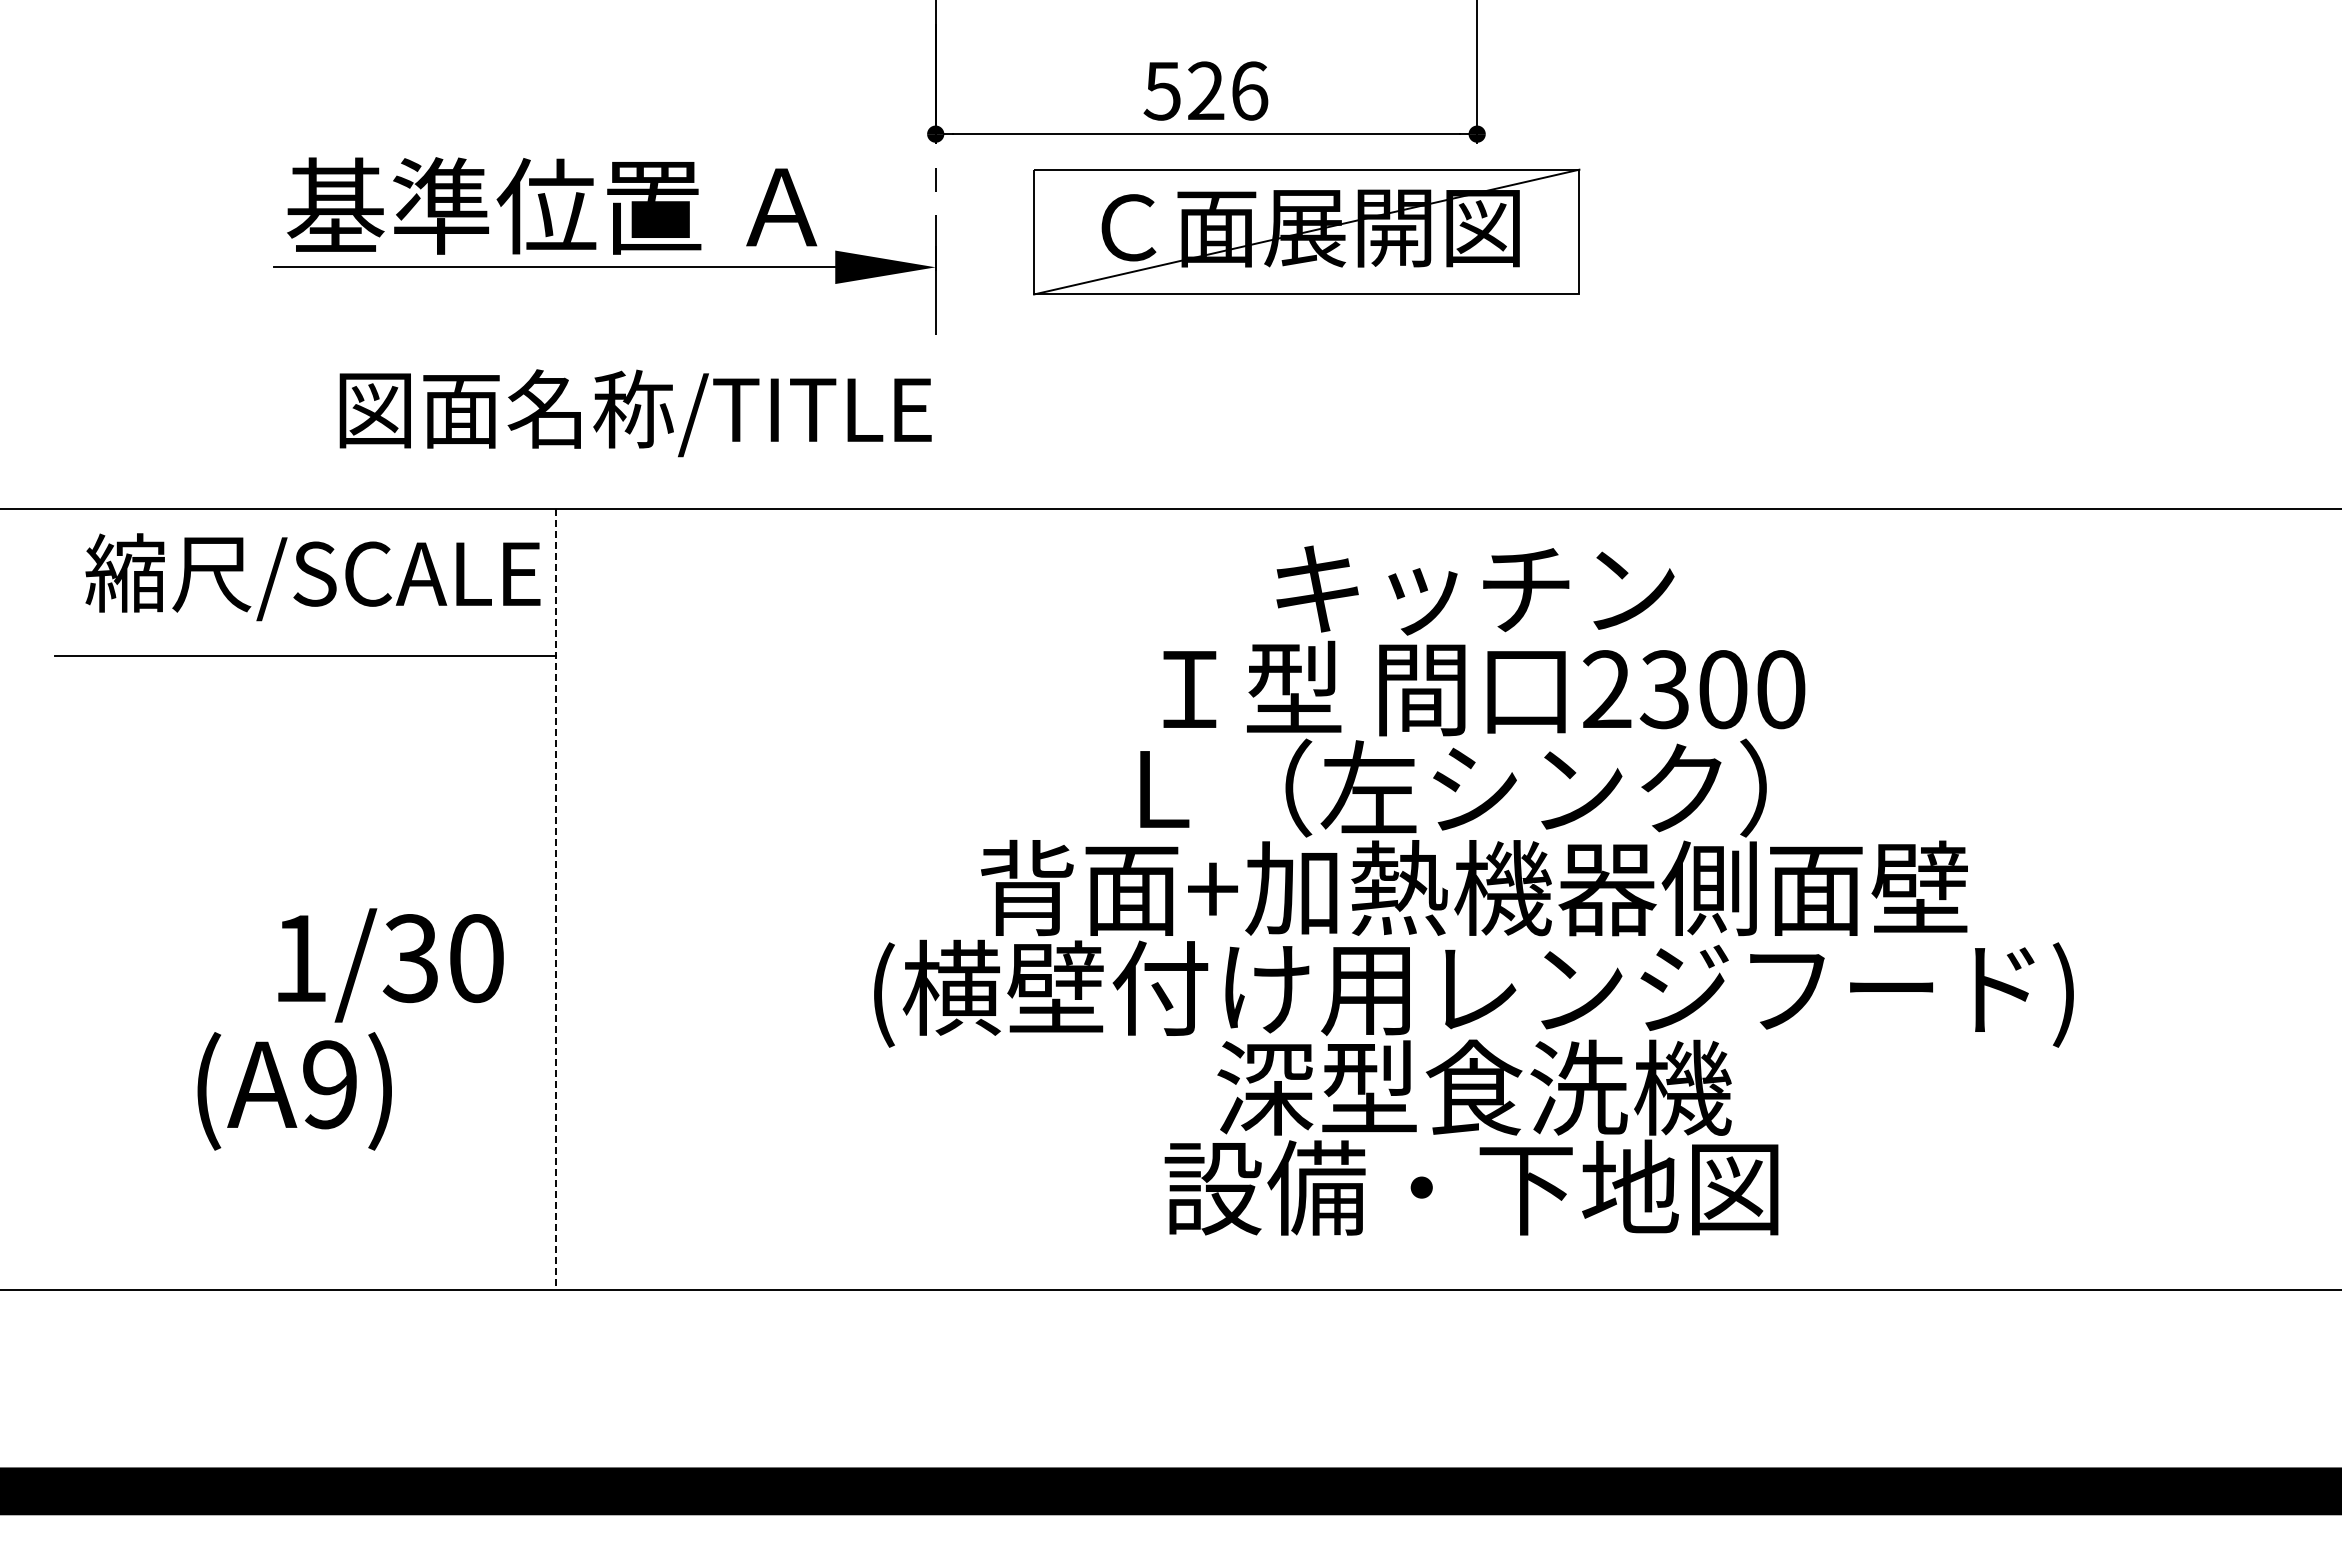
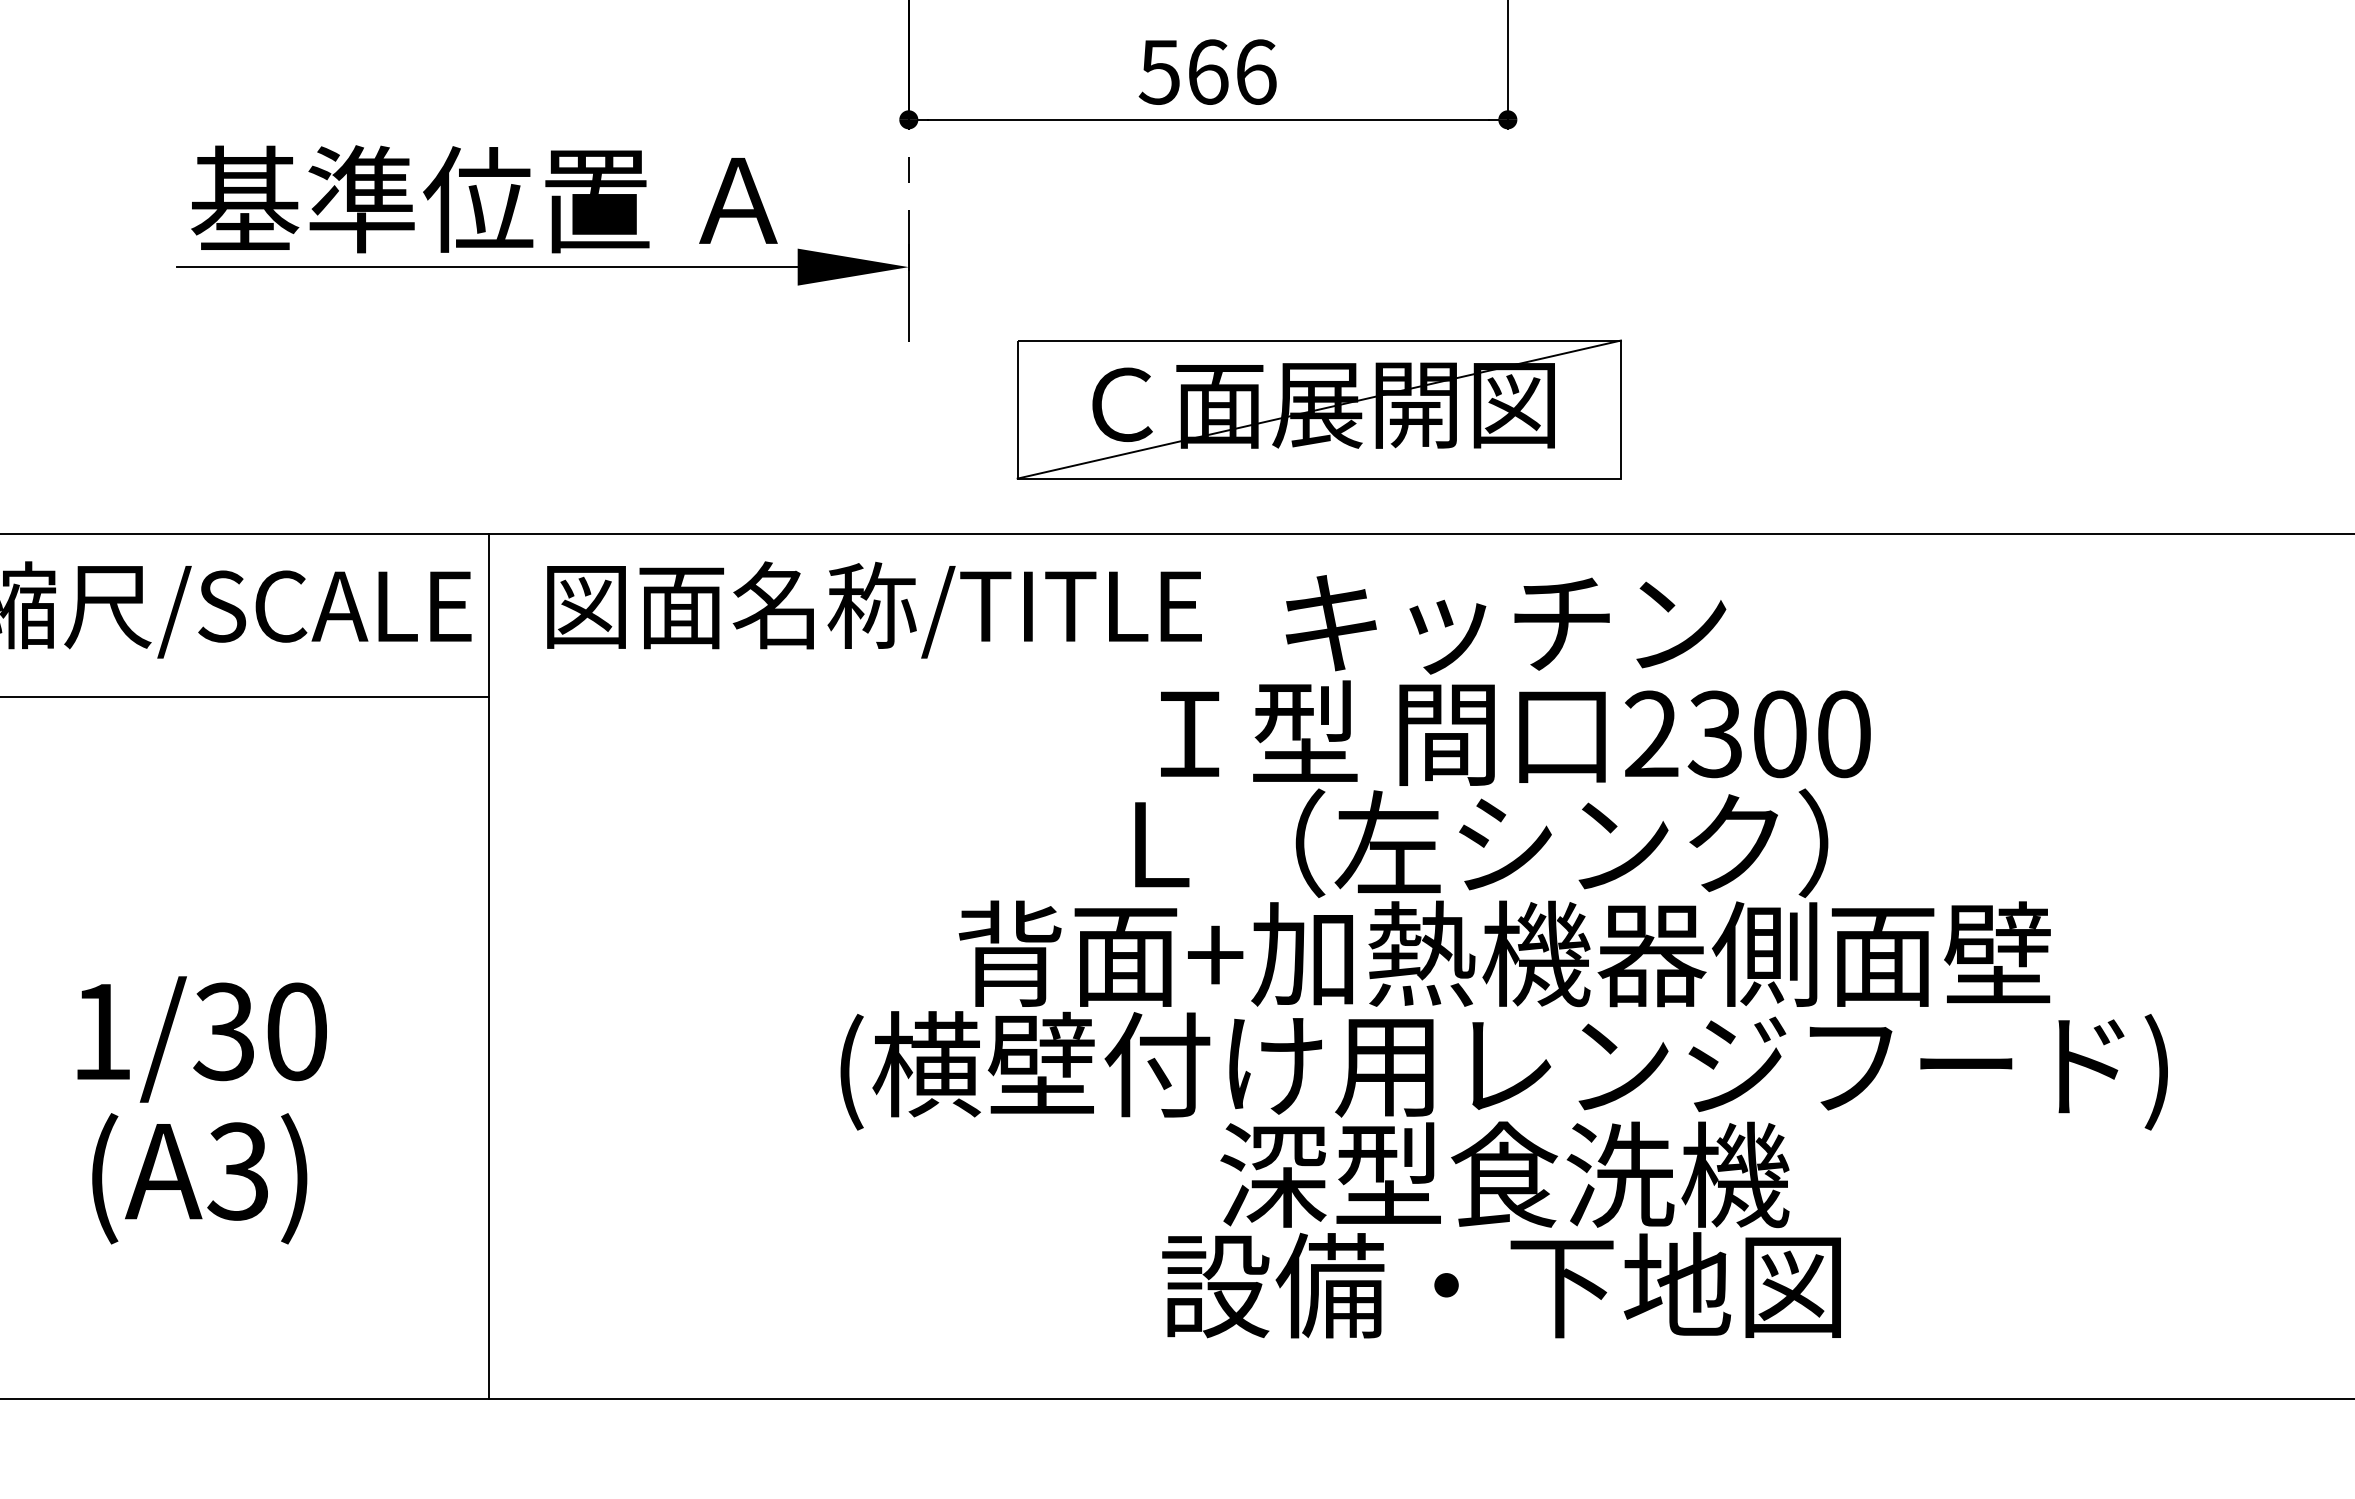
text: (1206, 90) -> (1208, 71), 526 -> 566
part: (1306, 231) -> (1319, 408), moved
text: (635, 413) -> (874, 610), moved
line: (556, 899) -> (489, 966), dashed -> solid
text: (390, 965) -> (201, 1039), moved
text: (328, 1084) -> (237, 1171), (A9) -> (A3)

